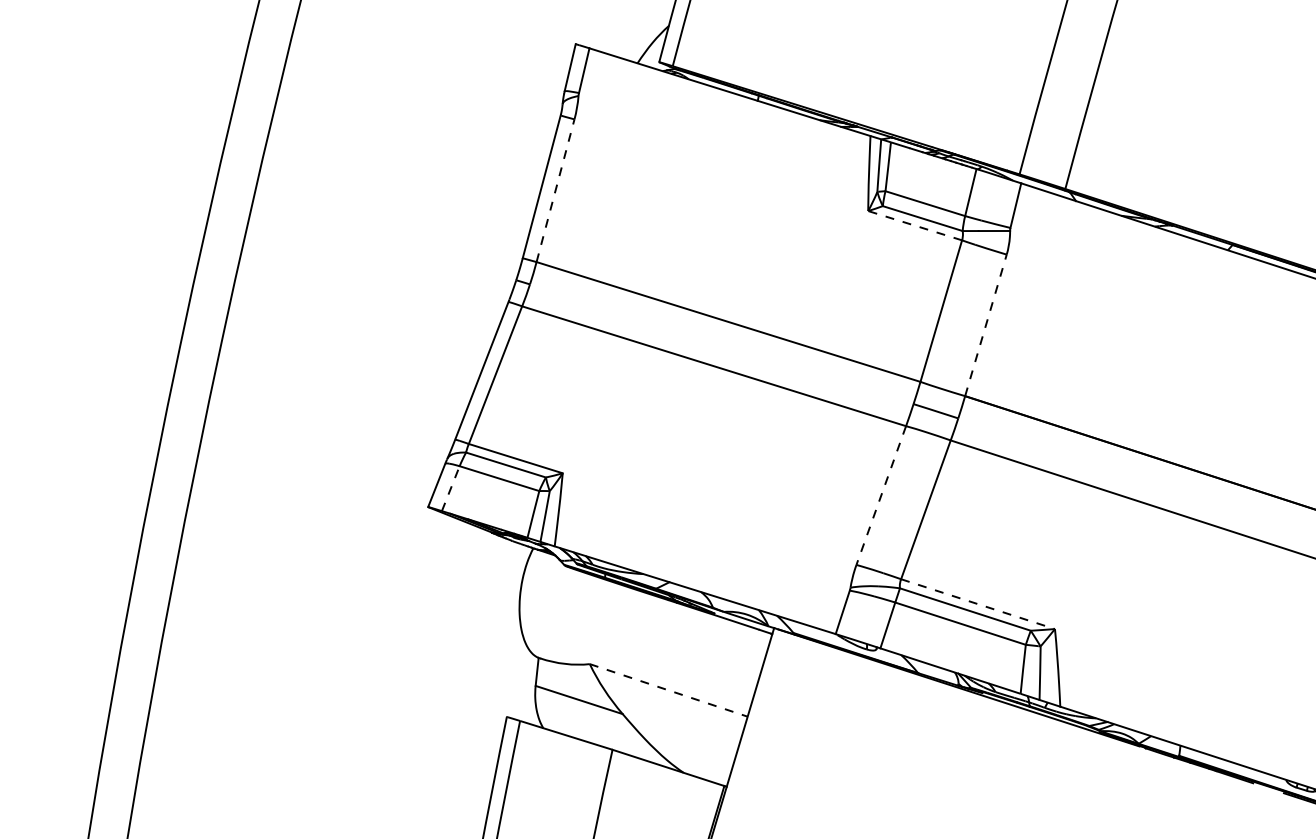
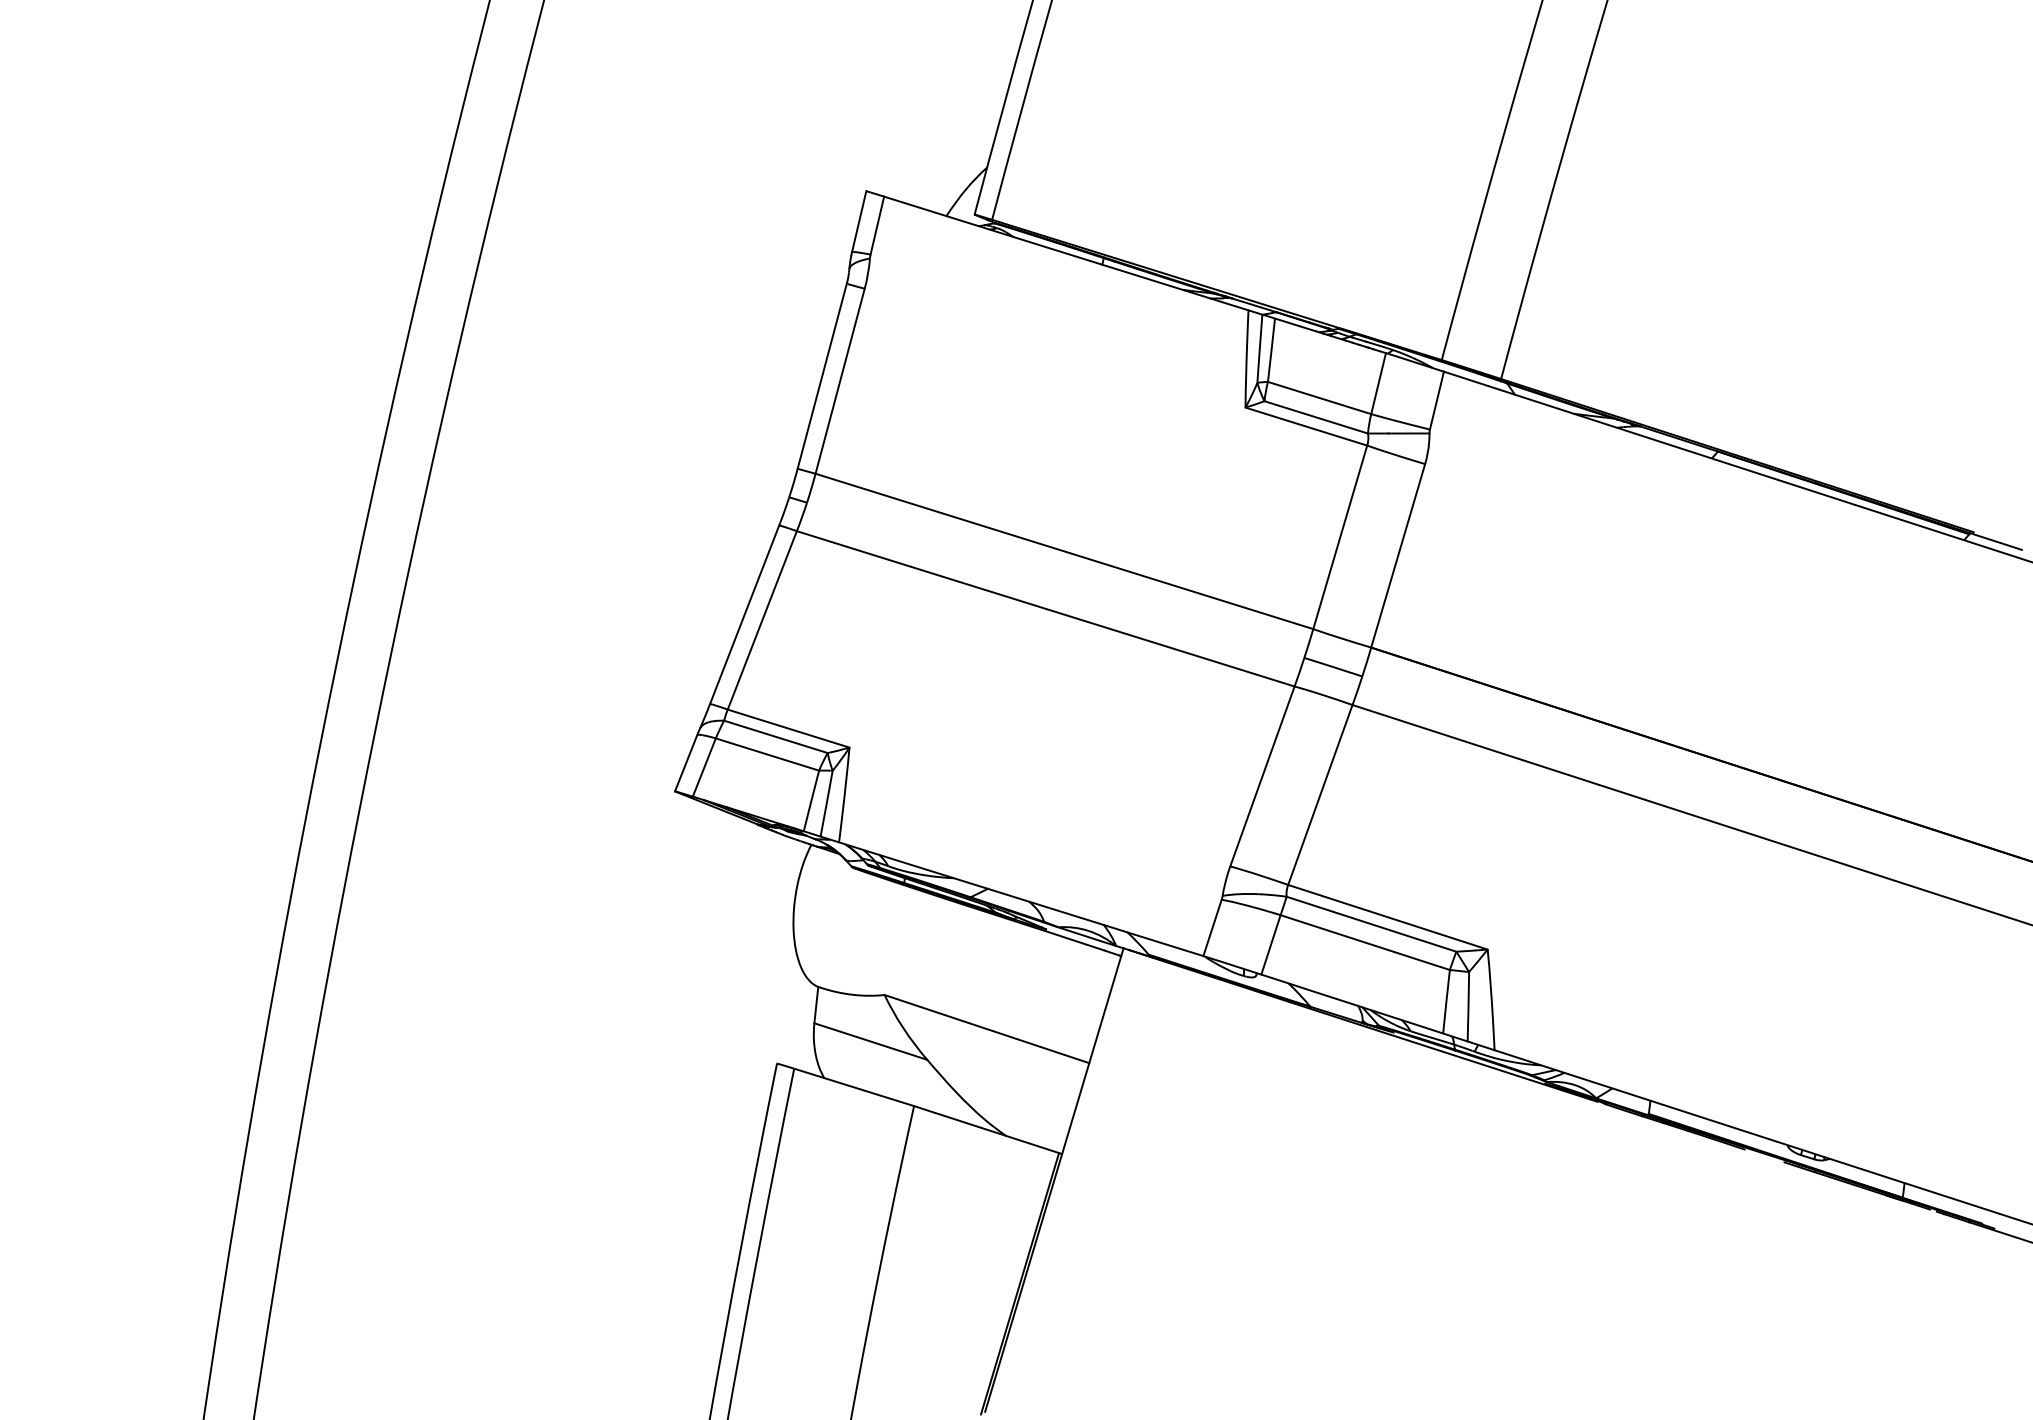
line: (555, 190) -> (840, 381), dashed -> solid
line: (915, 225) -> (1306, 426), dashed -> solid
line: (986, 325) -> (1398, 555), dashed -> solid
line: (450, 488) -> (704, 767), dashed -> solid
line: (881, 495) -> (1262, 776), dashed -> solid
line: (977, 604) -> (1387, 917), dashed -> solid
line: (668, 690) -> (986, 1029), dashed -> solid

